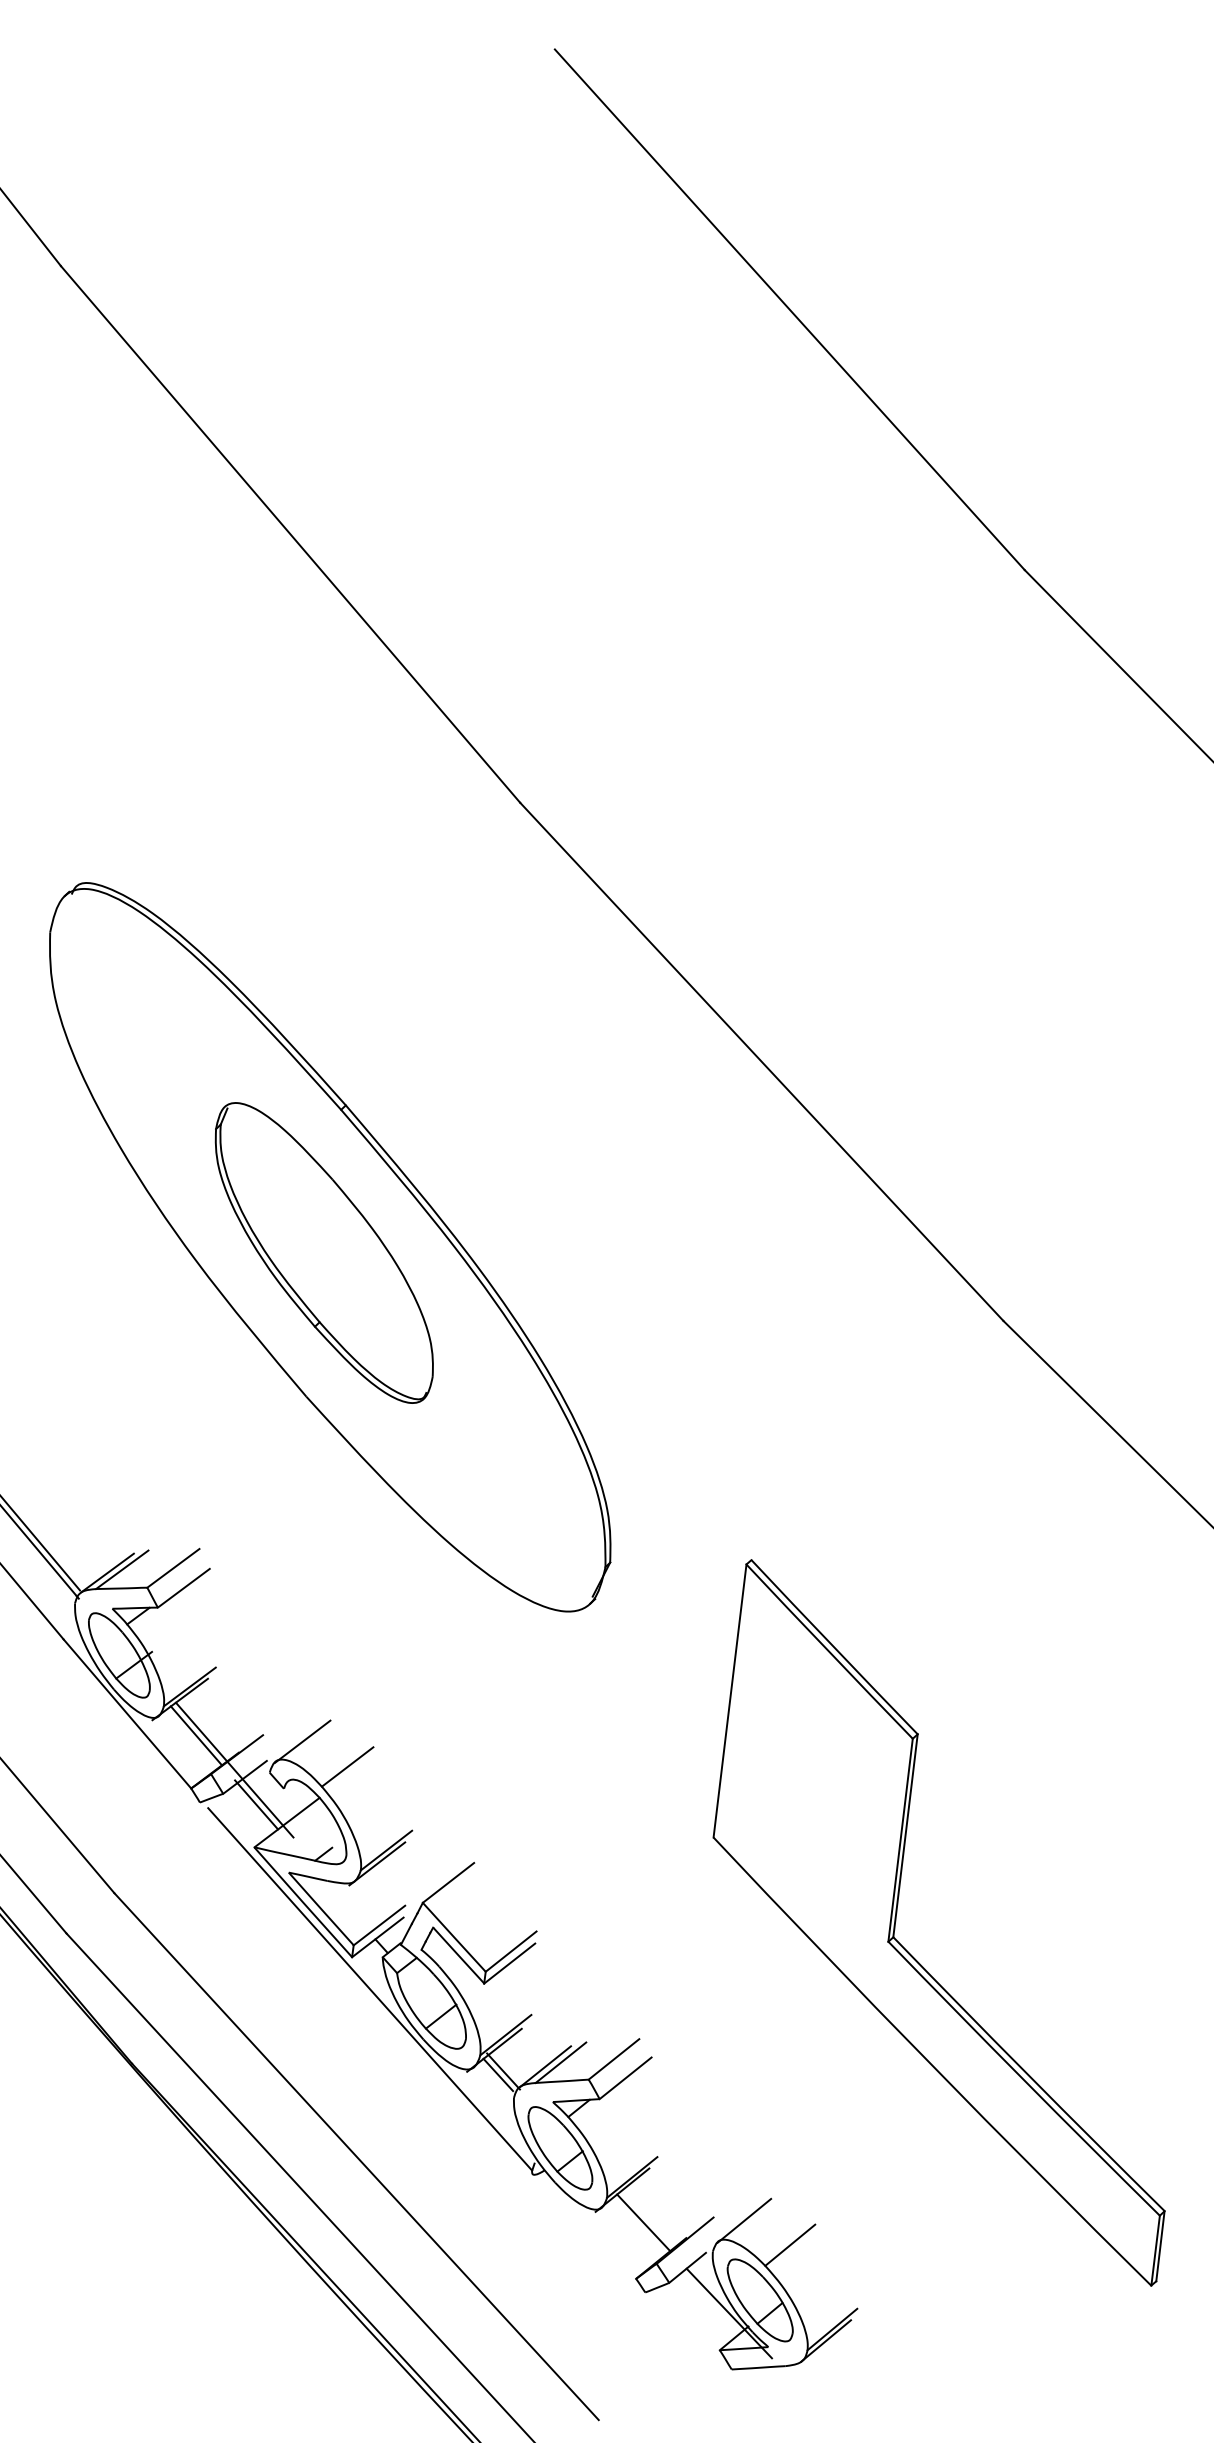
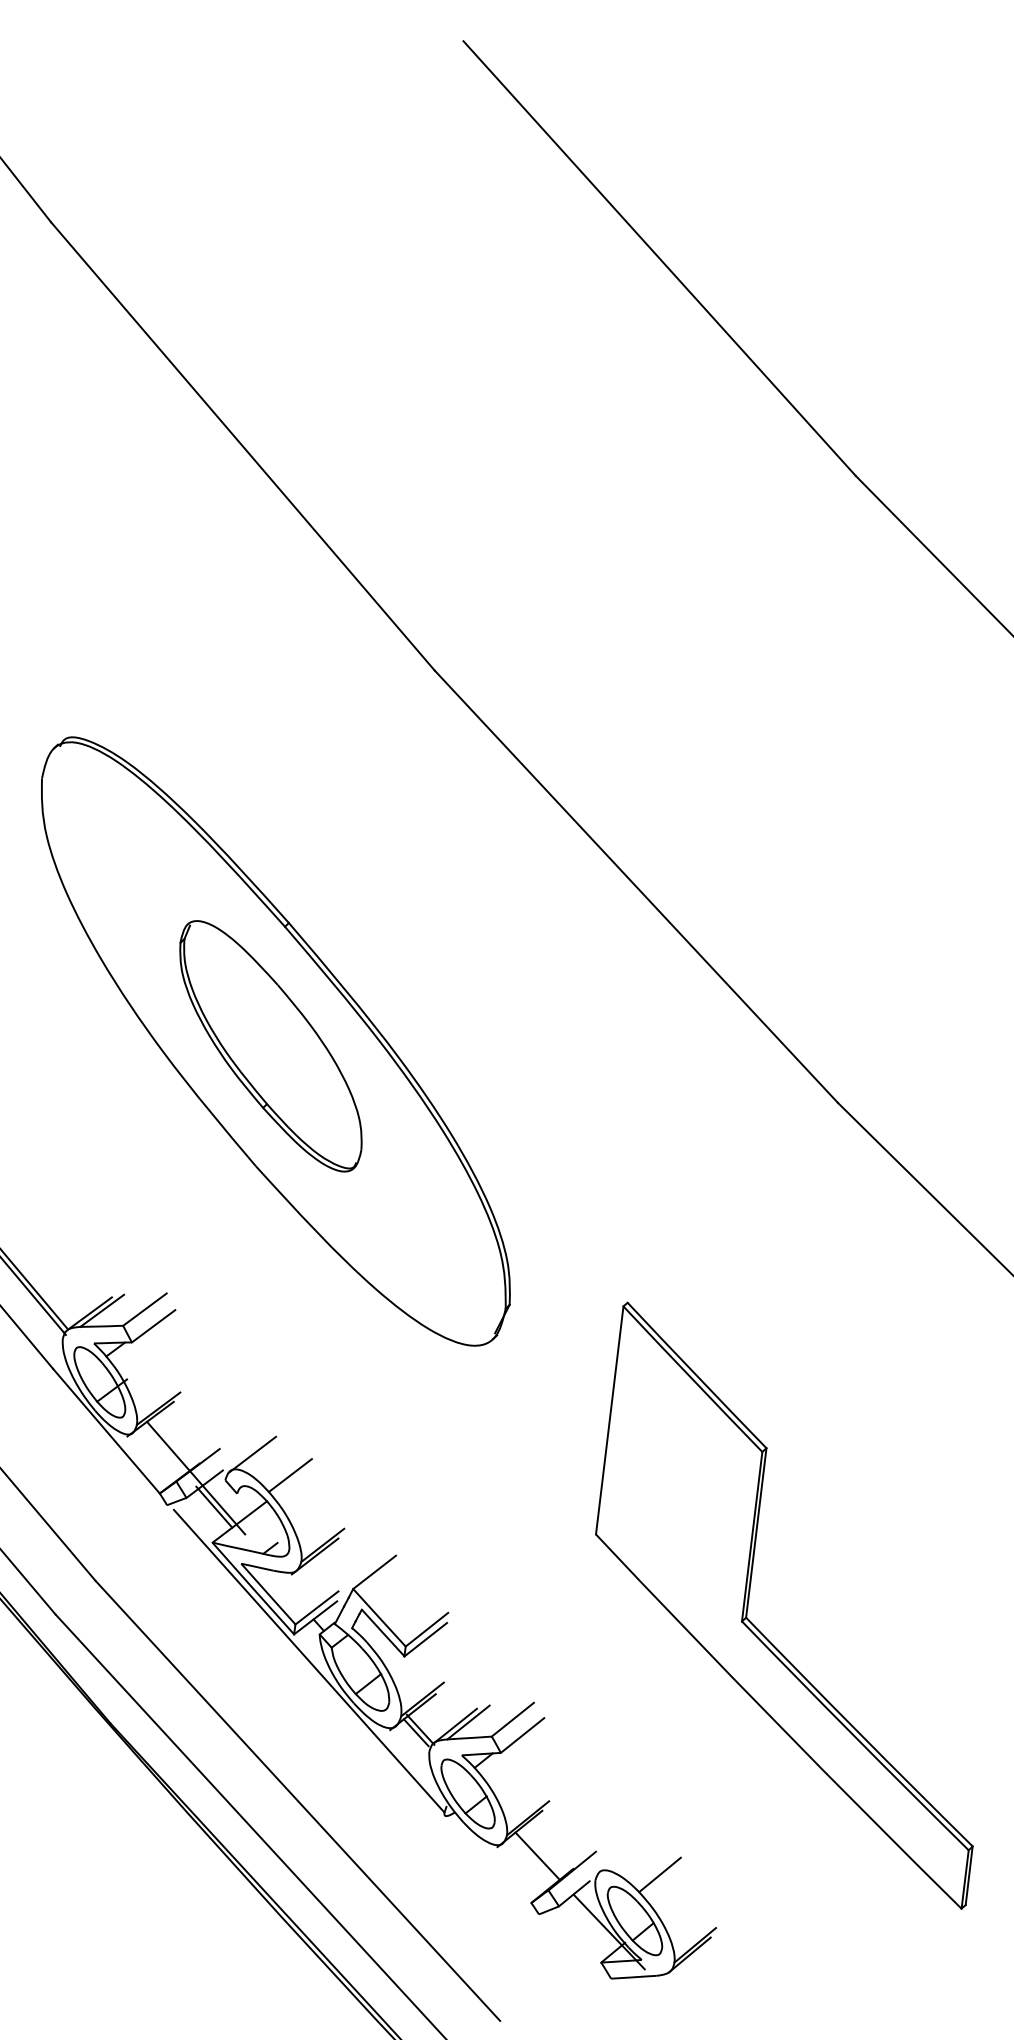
line: (195, 1735) -> (163, 1449), removed
line: (744, 2220) -> (621, 1854), removed

